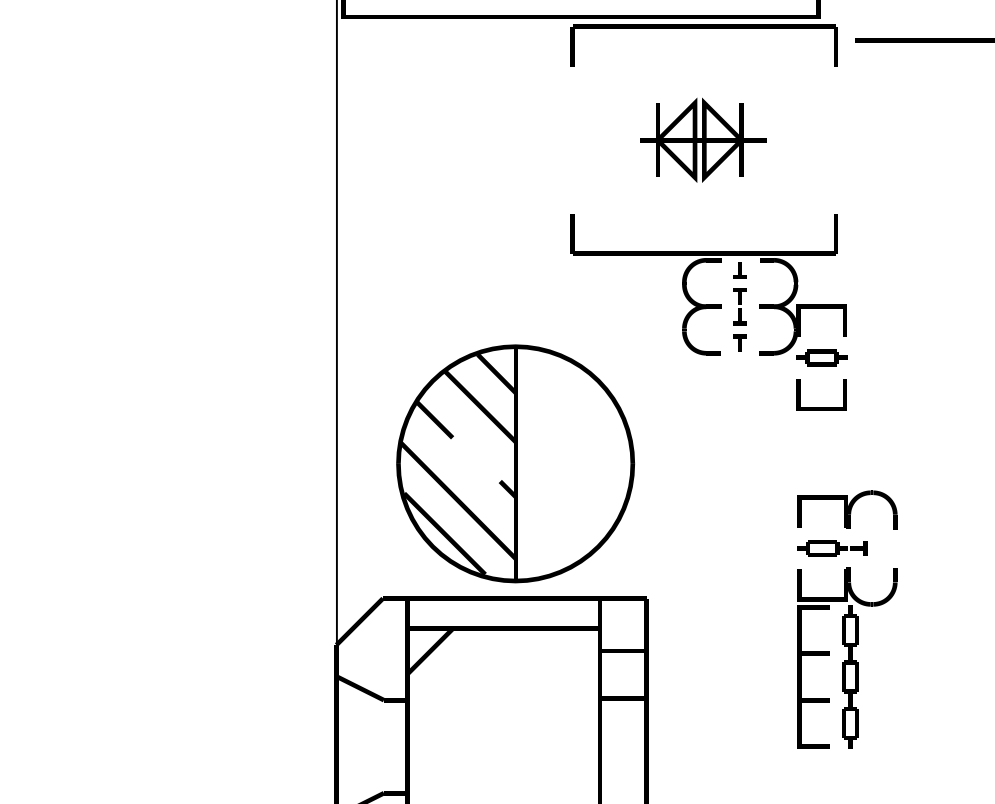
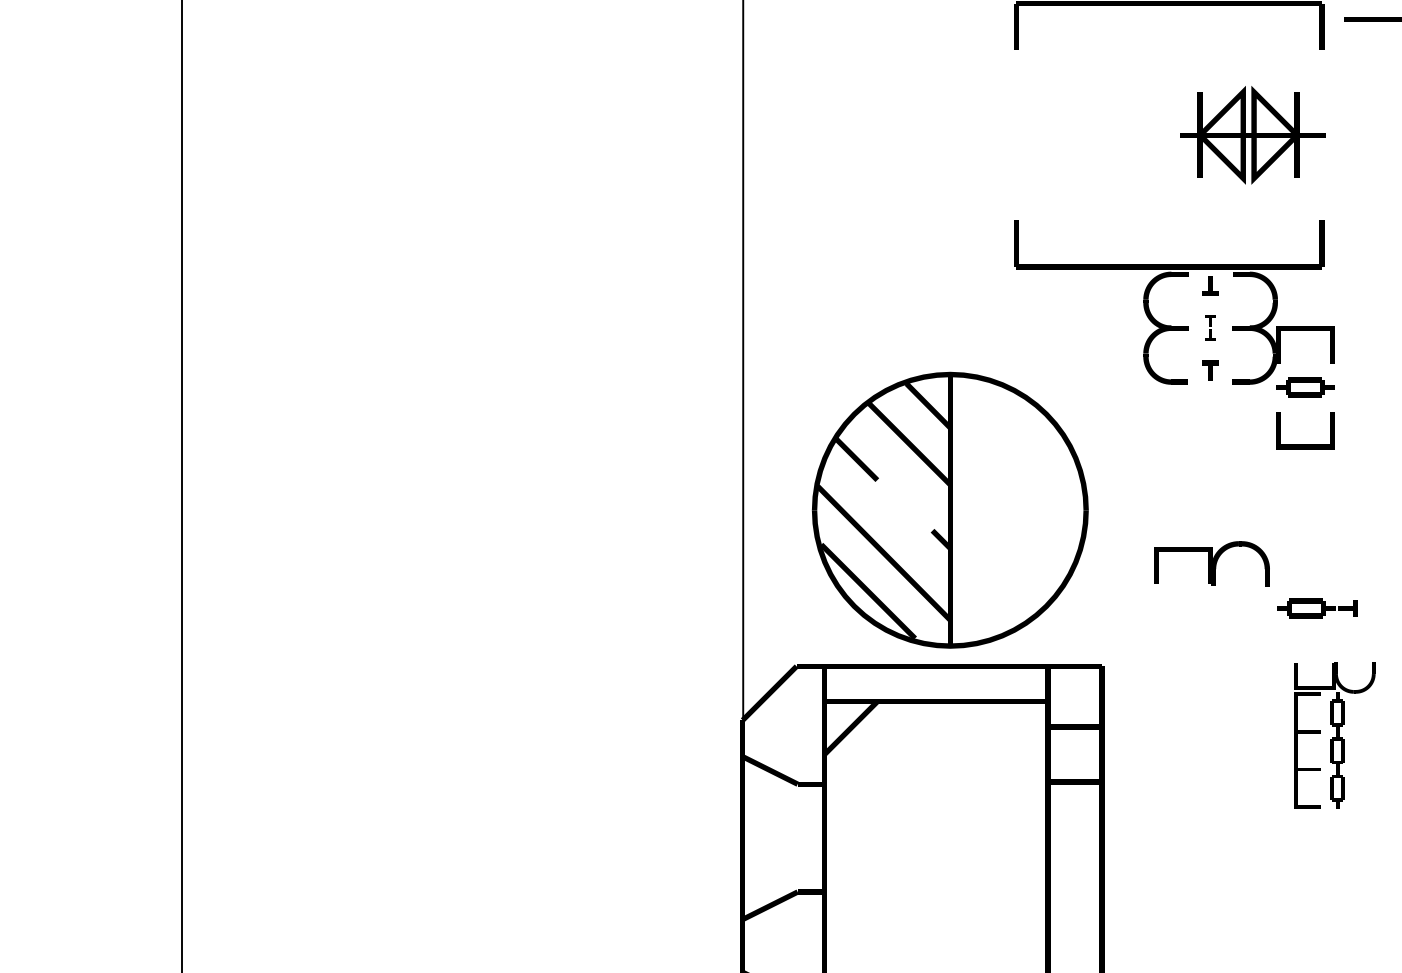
part: (702, 140) -> (1252, 135), moved
part: (740, 306) -> (1210, 327), size x0.6
part: (847, 509) -> (1211, 563), moved
part: (847, 658) -> (1334, 735), size x0.7

